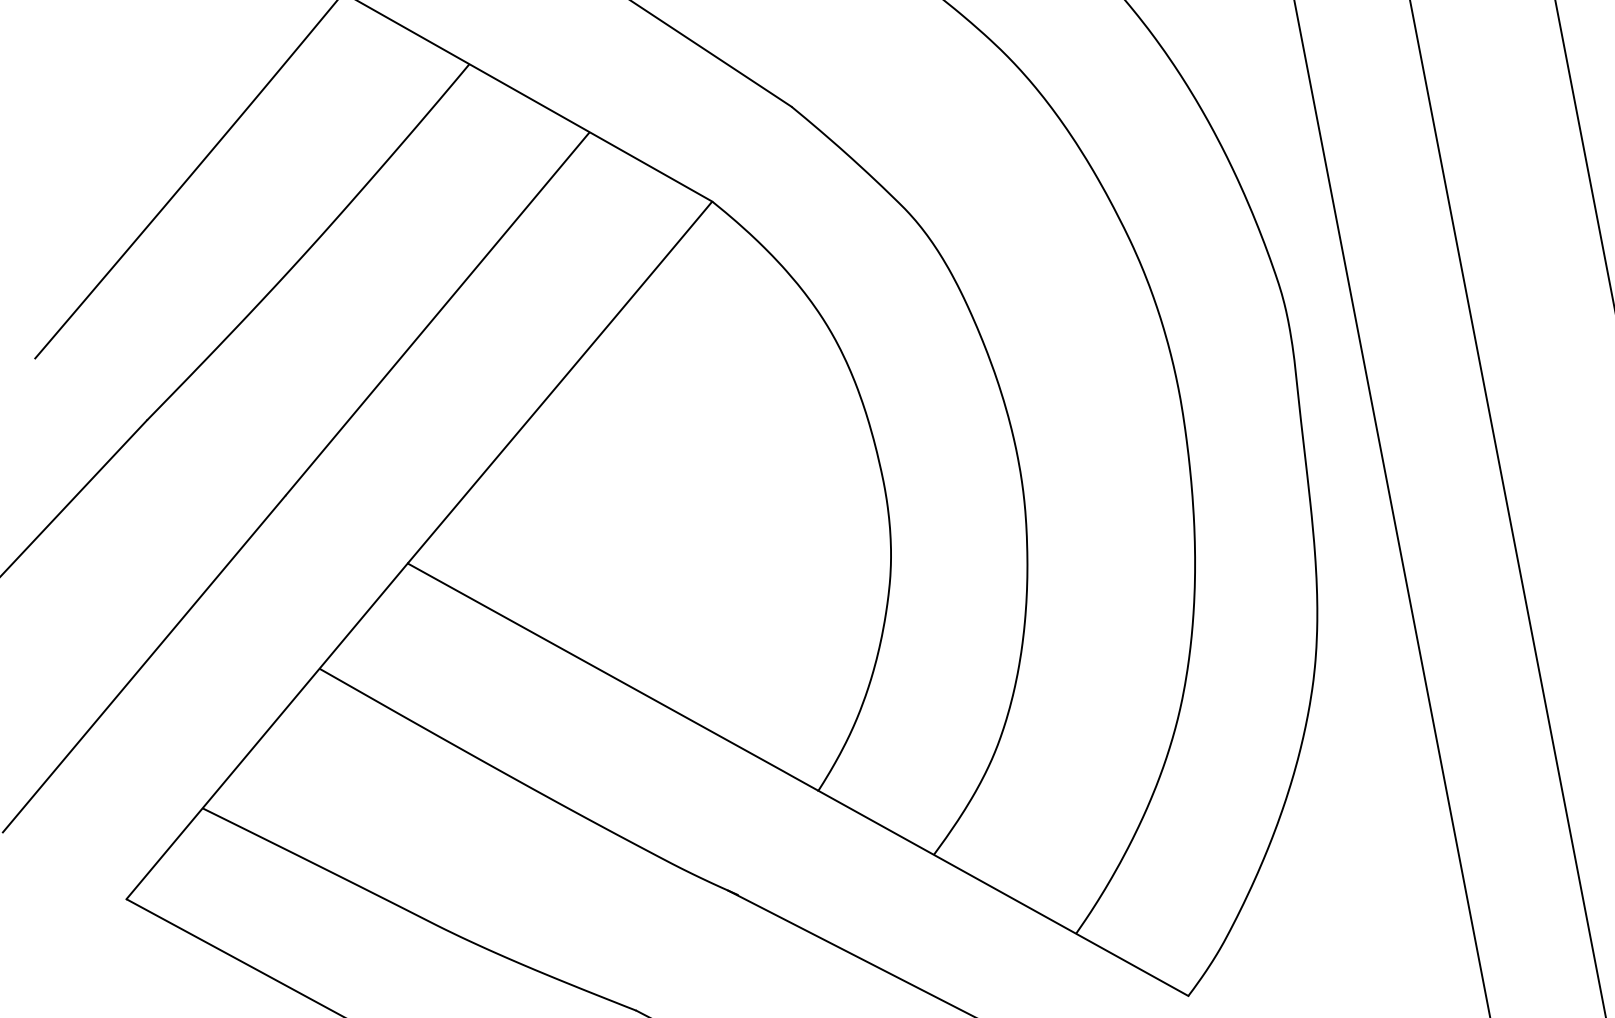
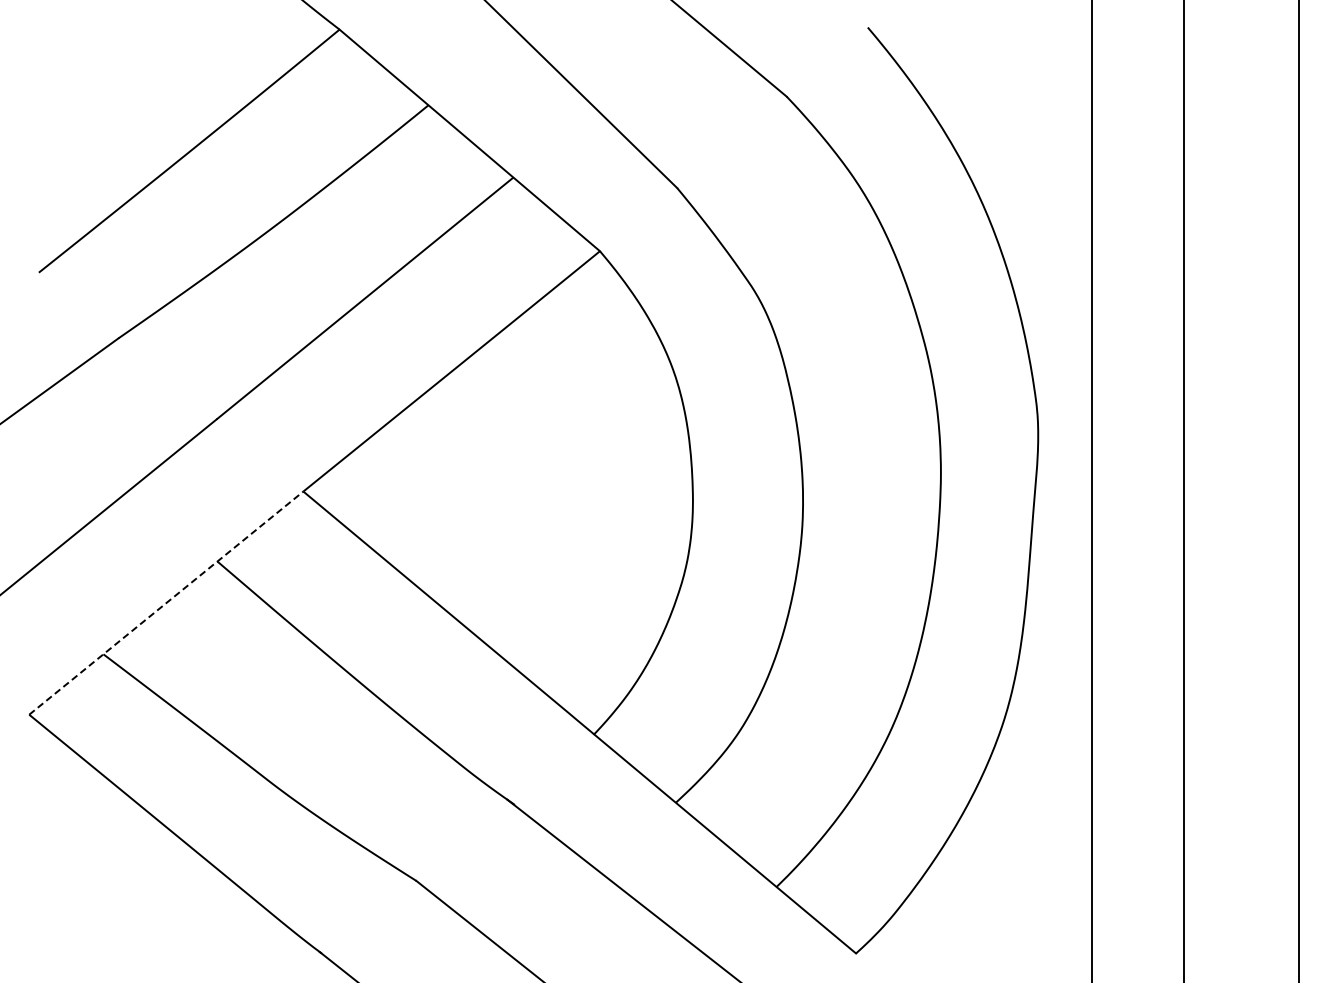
line: (267, 731) -> (166, 603), solid -> dashed

